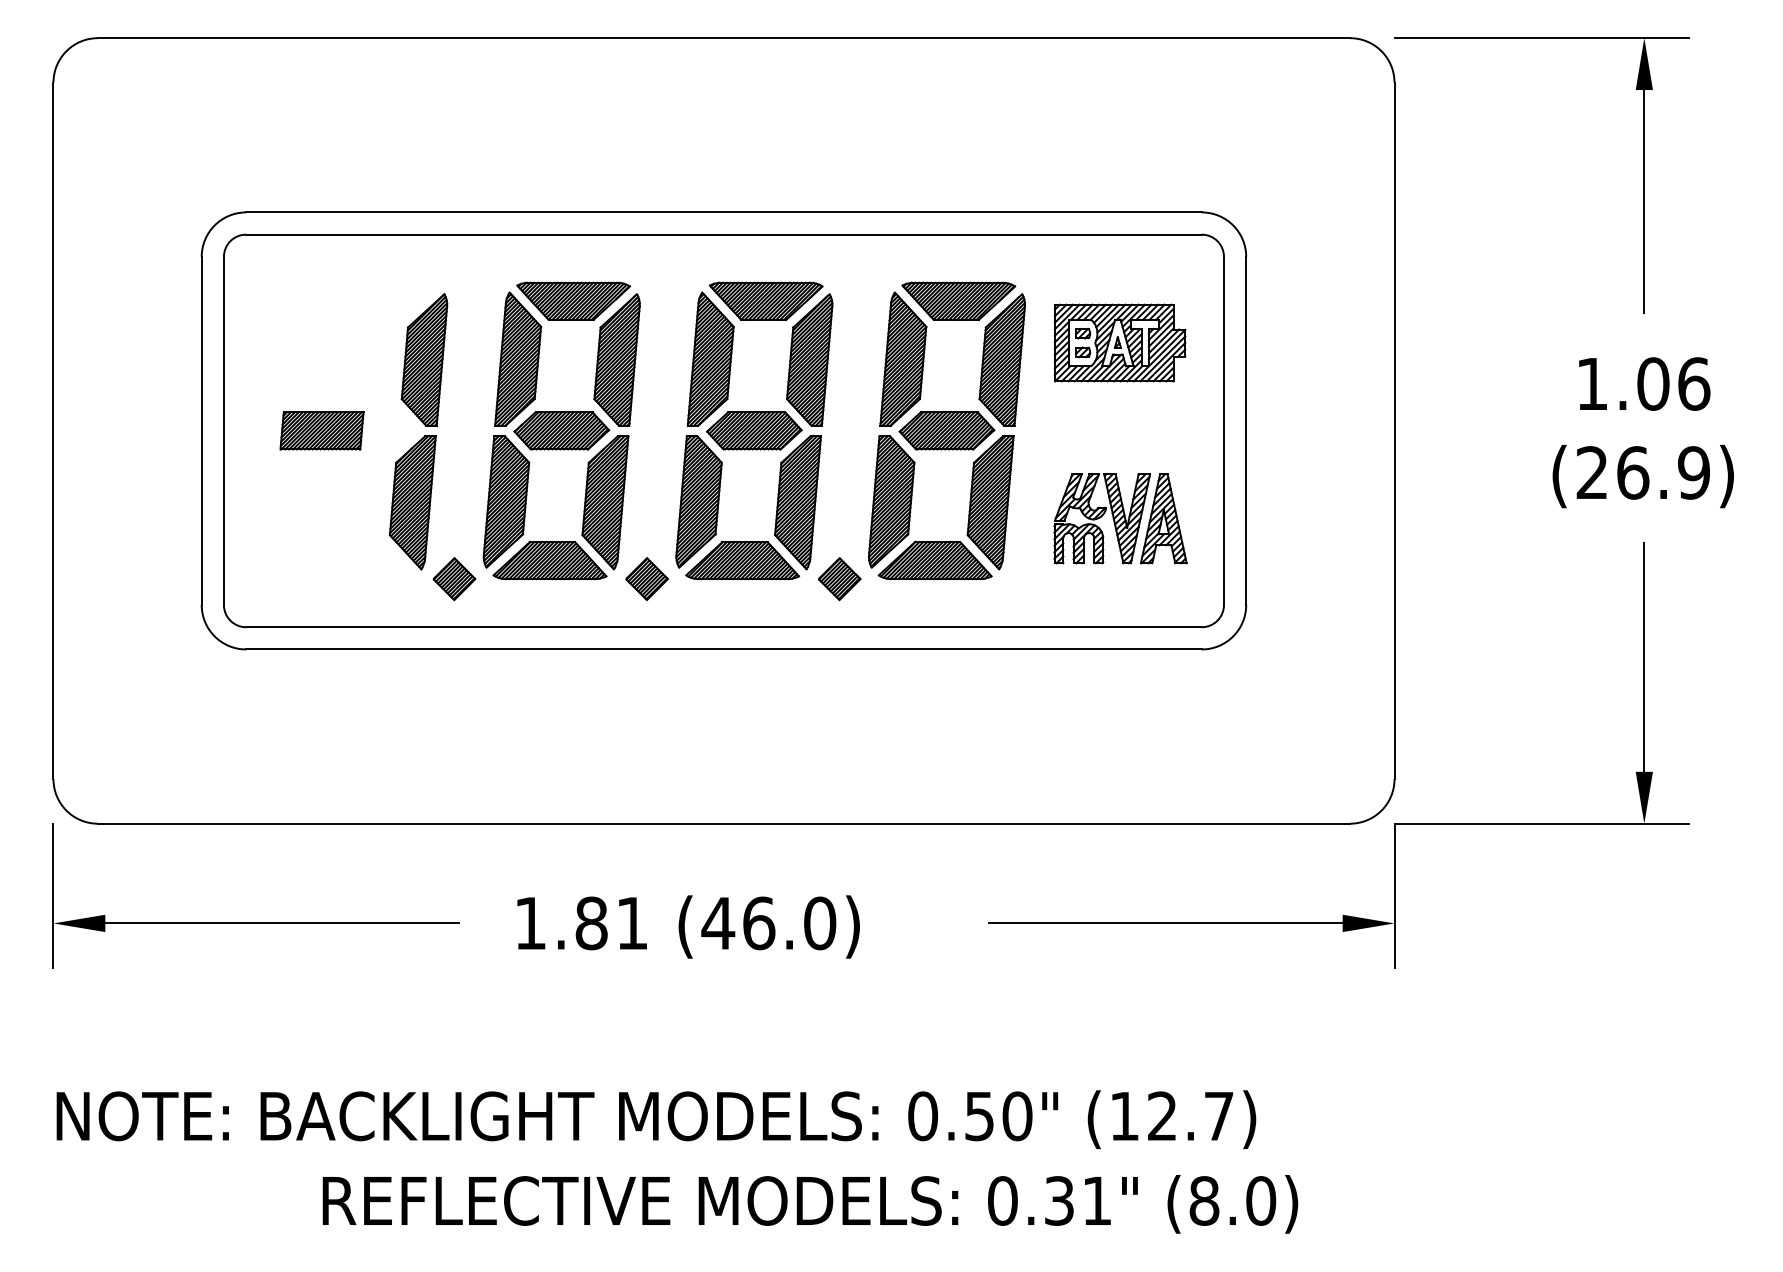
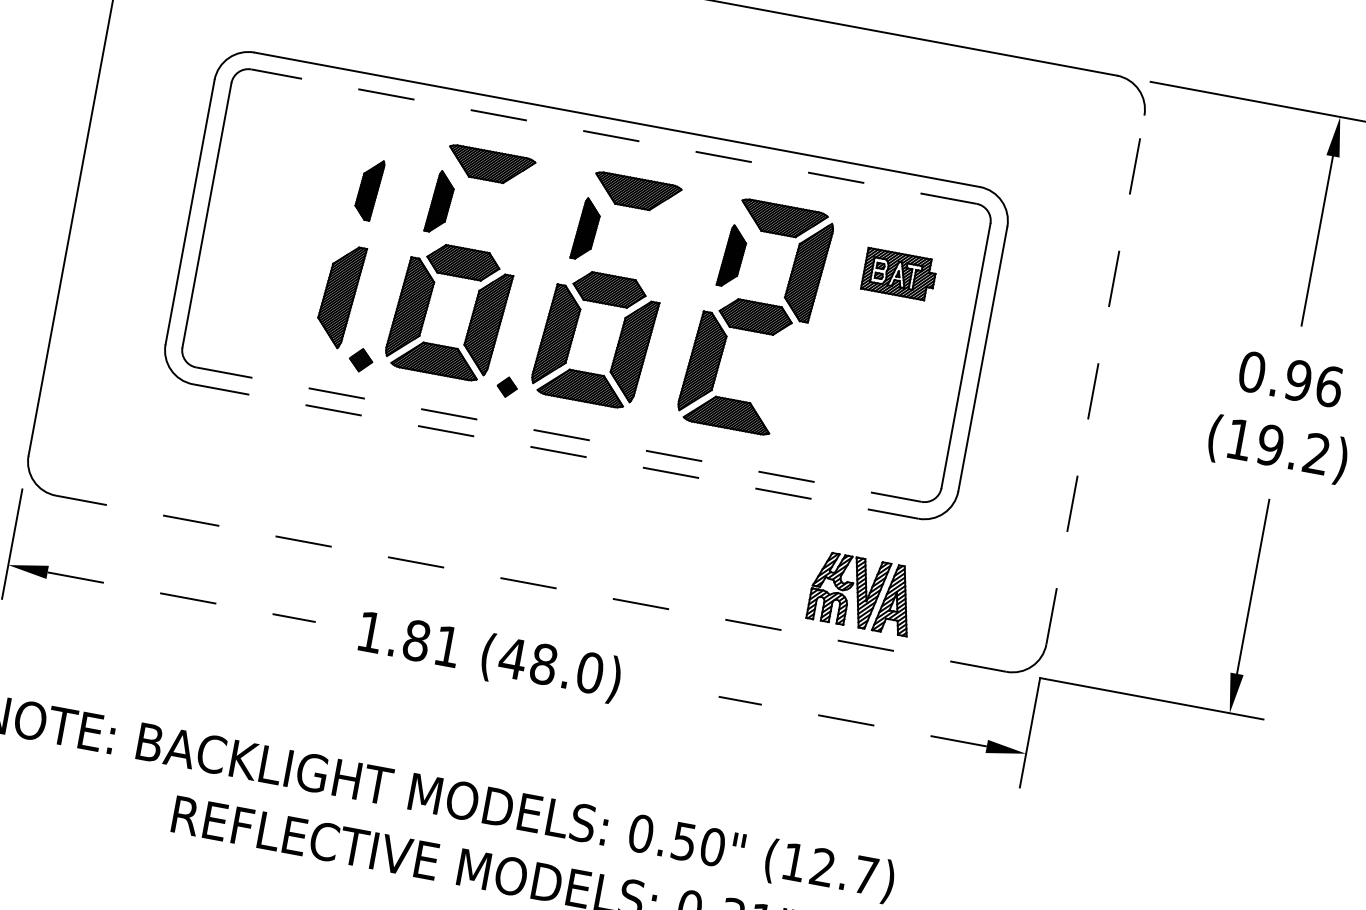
line: (723, 234) -> (613, 136), solid -> dashed
part: (1119, 342) -> (899, 274), size x0.7
part: (518, 358) -> (440, 201), size x0.6
part: (710, 358) -> (586, 228), size x0.6
part: (903, 358) -> (732, 255), size x0.6
part: (424, 359) -> (369, 189), size x0.6
part: (616, 359) -> (514, 216), removed
part: (809, 359) -> (661, 243), removed
text: (1622, 383) -> (1275, 376), 1.06 -> 0.96
part: (321, 430) -> (281, 228), removed
line: (1394, 430) -> (1095, 379), solid -> dashed
text: (1642, 472) -> (1277, 446), (26.9) -> (19.2)
part: (990, 502) -> (778, 377), removed
part: (1120, 518) -> (862, 593), moved
part: (646, 578) -> (506, 386), size x0.6
part: (454, 579) -> (361, 360), size x0.7
part: (839, 579) -> (653, 414), removed
line: (723, 627) -> (558, 434), solid -> dashed
line: (723, 649) -> (555, 451), solid -> dashed
line: (723, 823) -> (530, 583), solid -> dashed
line: (281, 923) -> (181, 597), solid -> dashed
text: (759, 923) -> (544, 664), (46.0) -> (48.0)
line: (1166, 923) -> (853, 721), solid -> dashed

